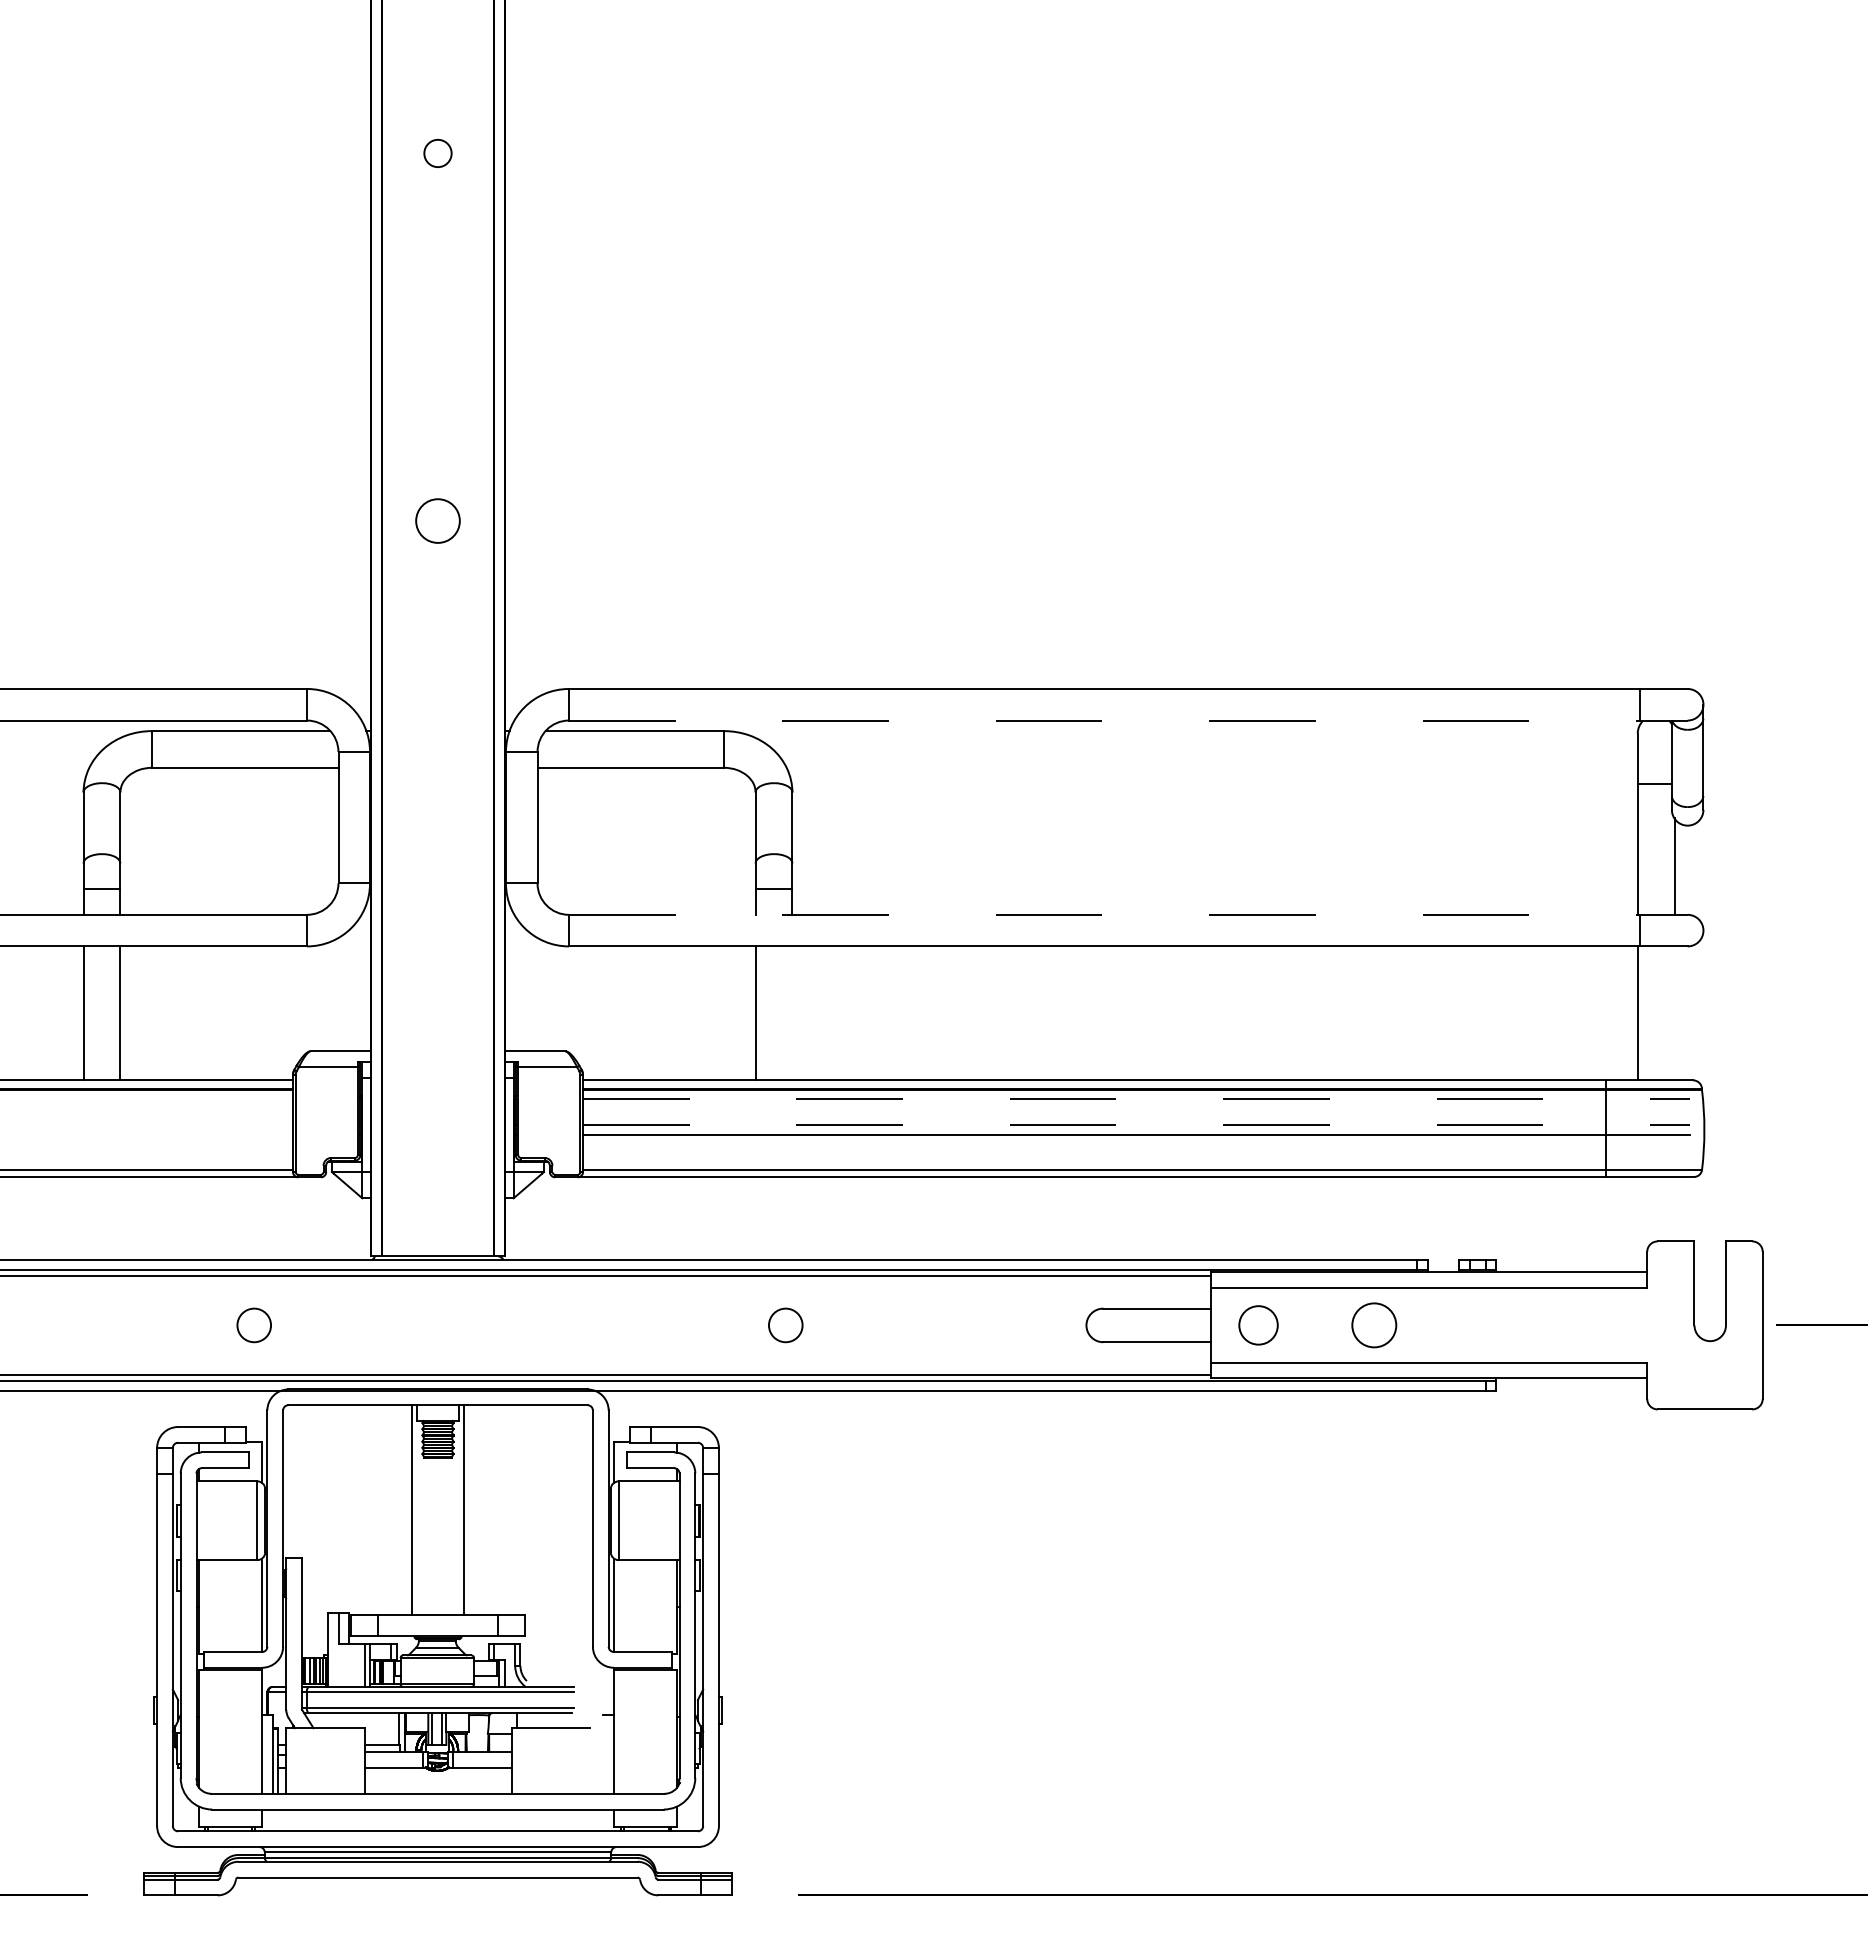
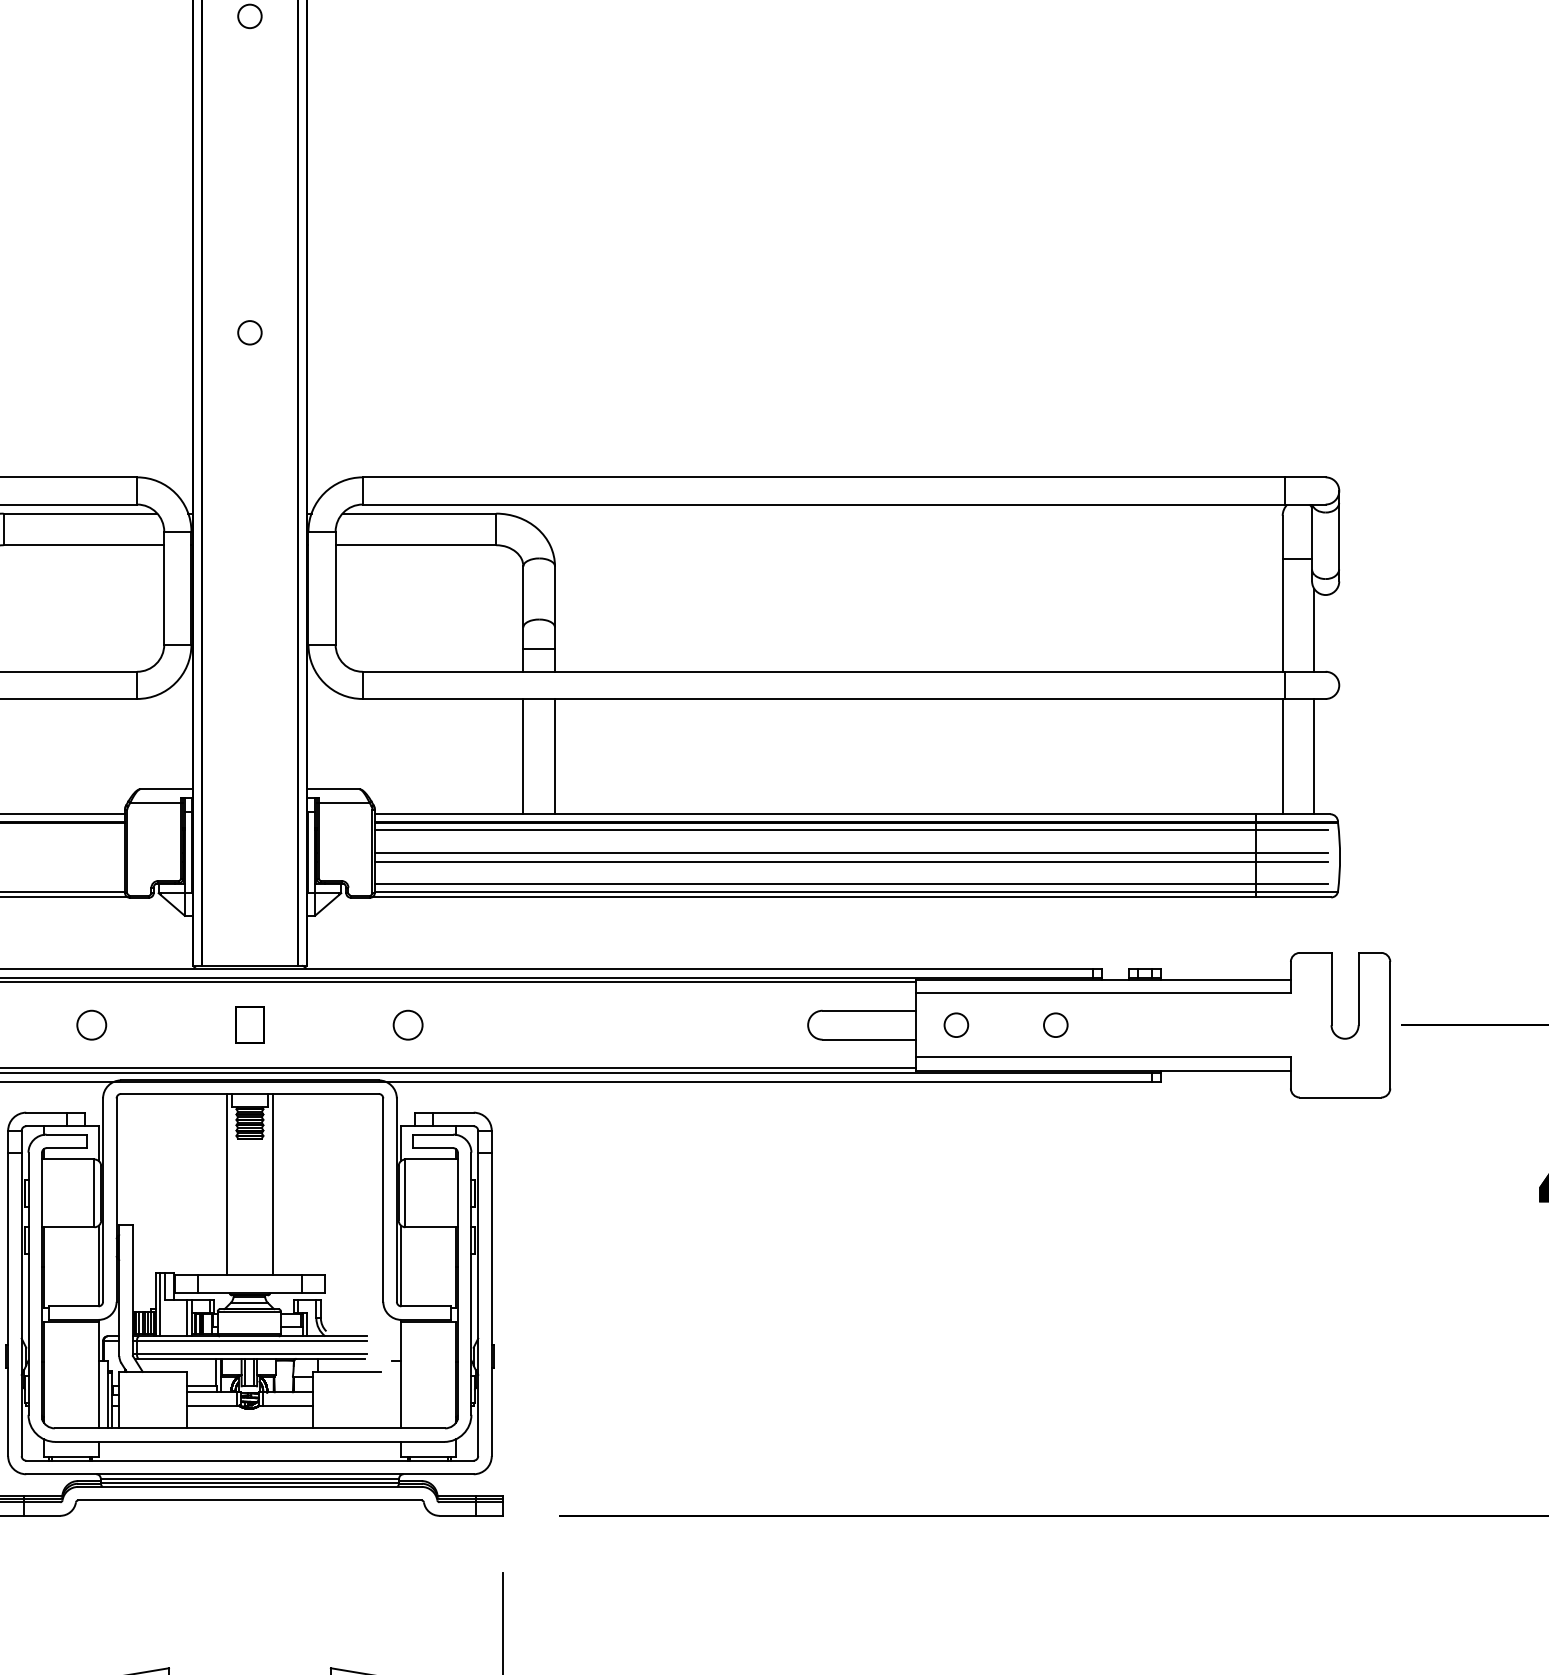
circle: (437, 520) -> (249, 332), size x0.62
line: (1128, 720) -> (844, 504), dashed -> solid
line: (1128, 914) -> (844, 671), dashed -> solid
line: (792, 1013) -> (555, 756), added
line: (1674, 1013) -> (1314, 756), added
line: (1136, 1098) -> (851, 829), dashed -> solid
line: (1136, 1124) -> (851, 852), dashed -> solid
line: (1136, 1161) -> (851, 884), added
part: (437, 1324) -> (249, 1024), added
circle: (785, 1325) -> (407, 1025), moved
circle: (1258, 1325) -> (956, 1025), size x0.71
circle: (1373, 1325) -> (1055, 1025), size x0.62
line: (333, 1649) -> (159, 1304), added

